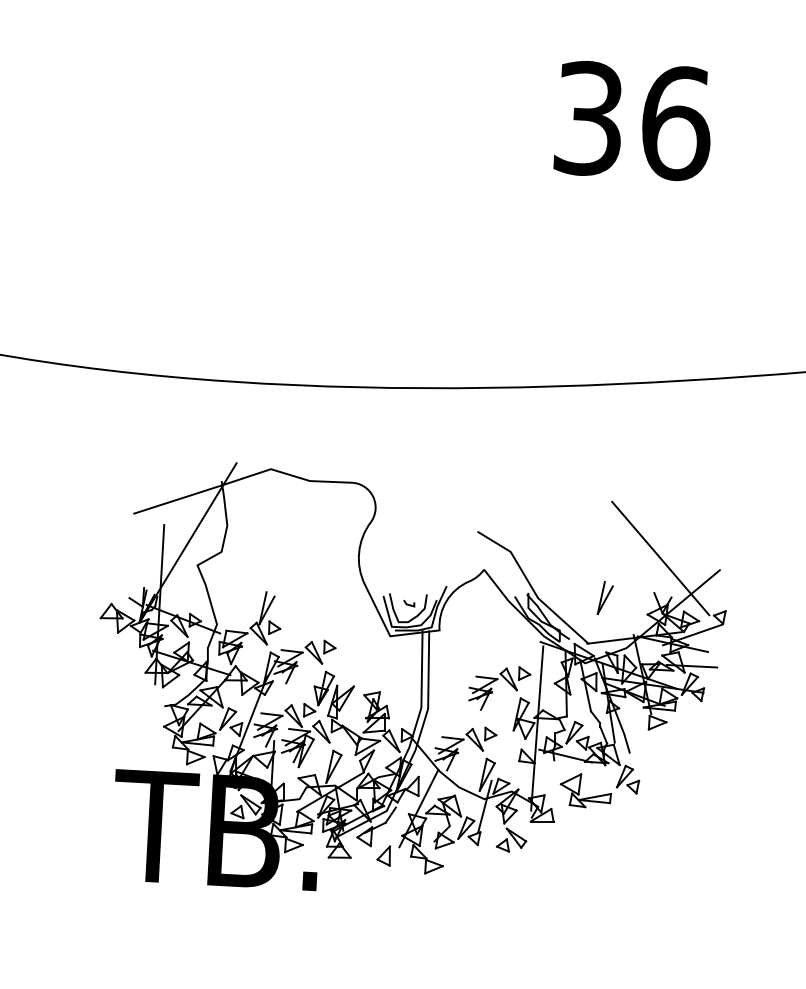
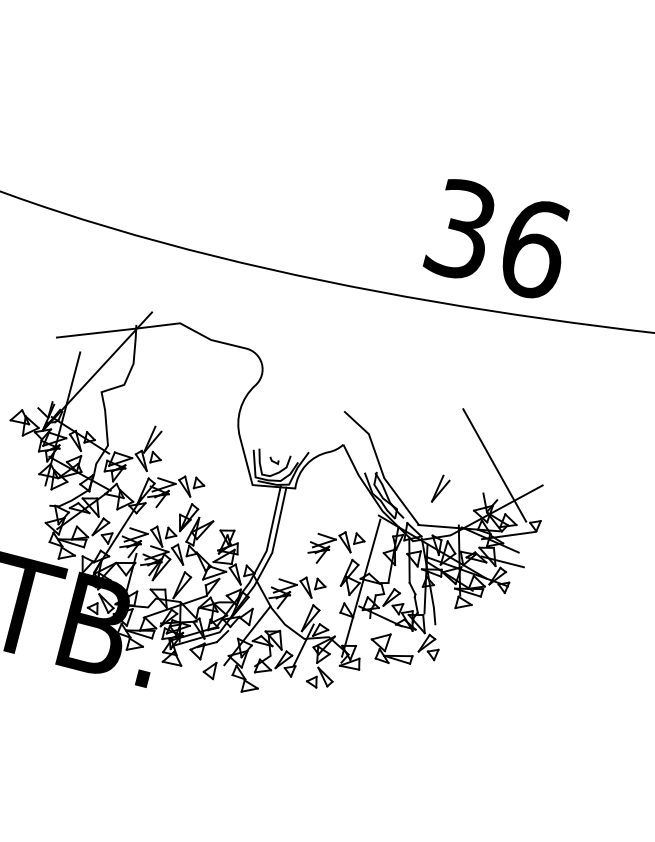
text: (631, 121) -> (496, 239), moved

